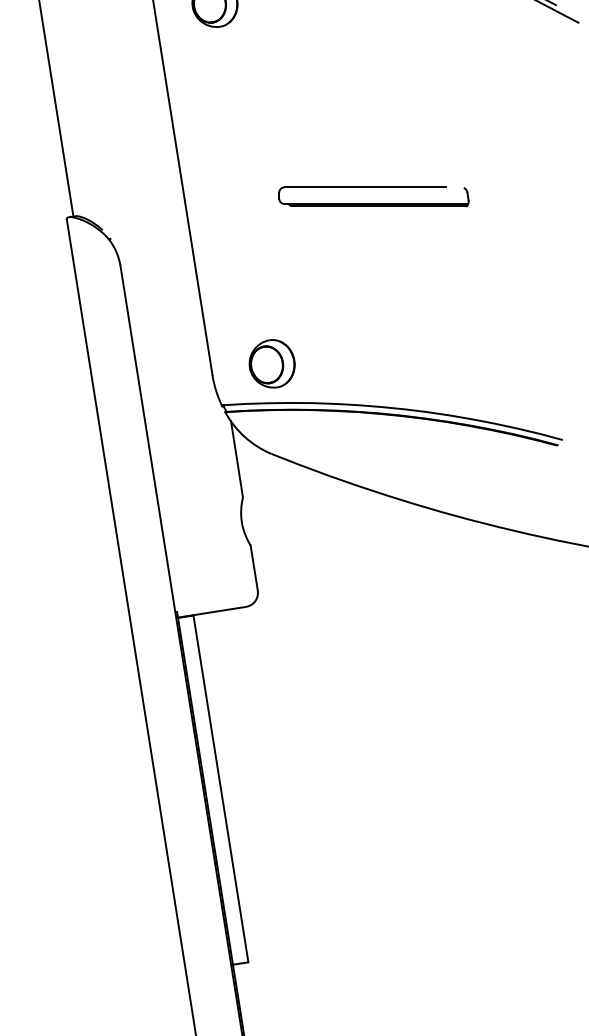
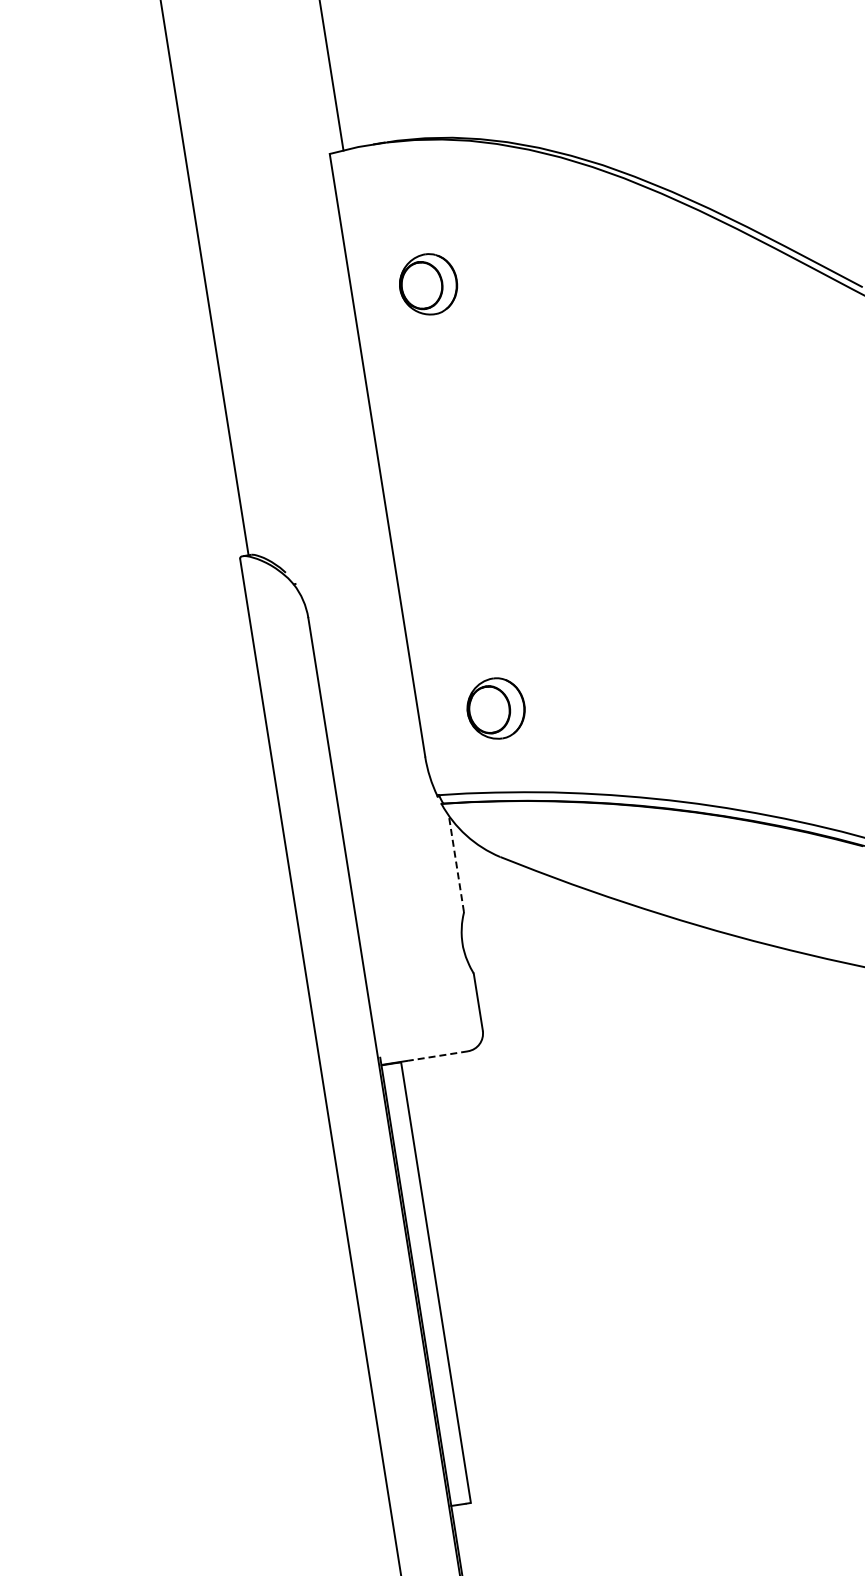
part: (374, 204) -> (630, 539), removed
part: (271, 363) -> (495, 708), moved
line: (237, 459) -> (456, 863), solid -> dashed
line: (222, 610) -> (437, 1056), solid -> dashed

